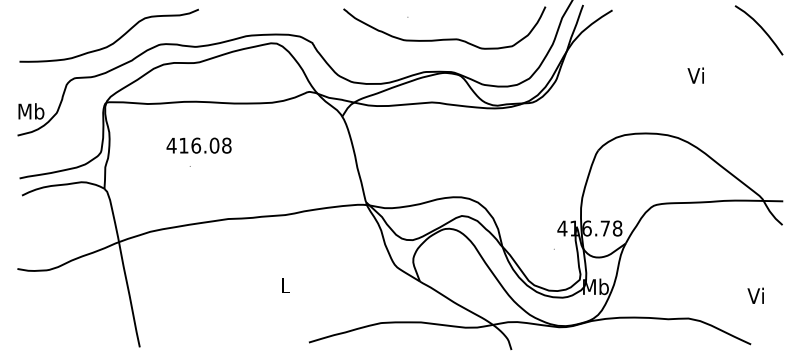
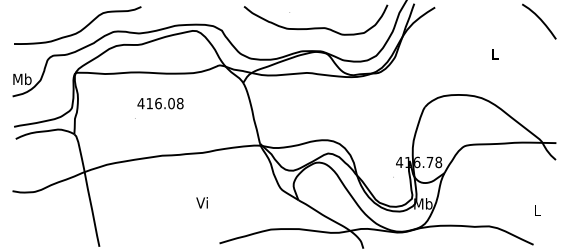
text: (696, 75) -> (494, 53), Vi -> L
text: (199, 145) -> (160, 103), moved
text: (283, 284) -> (201, 202), L -> Vi
text: (755, 294) -> (536, 209), Vi -> L

